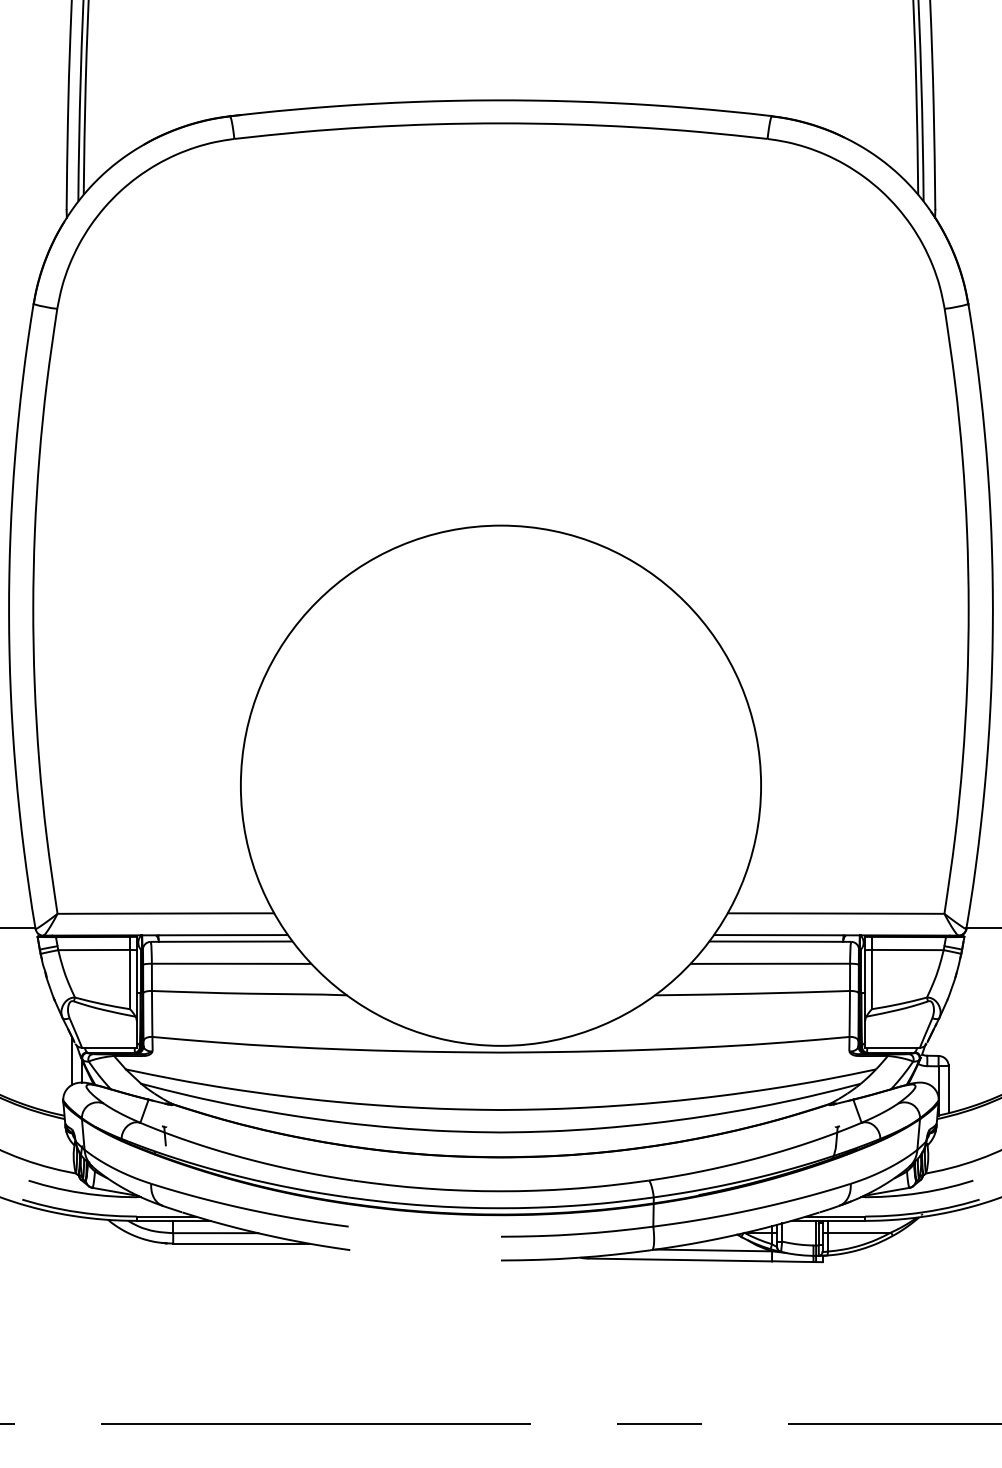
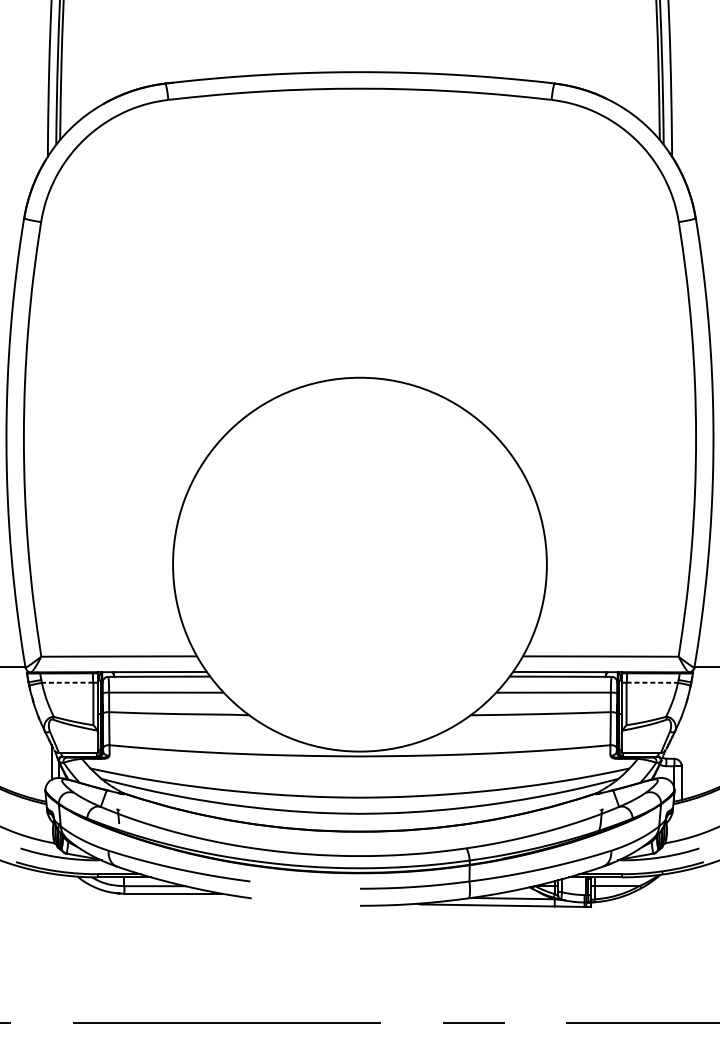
line: (94, 950) -> (67, 683), solid -> dashed
line: (907, 950) -> (652, 683), solid -> dashed

